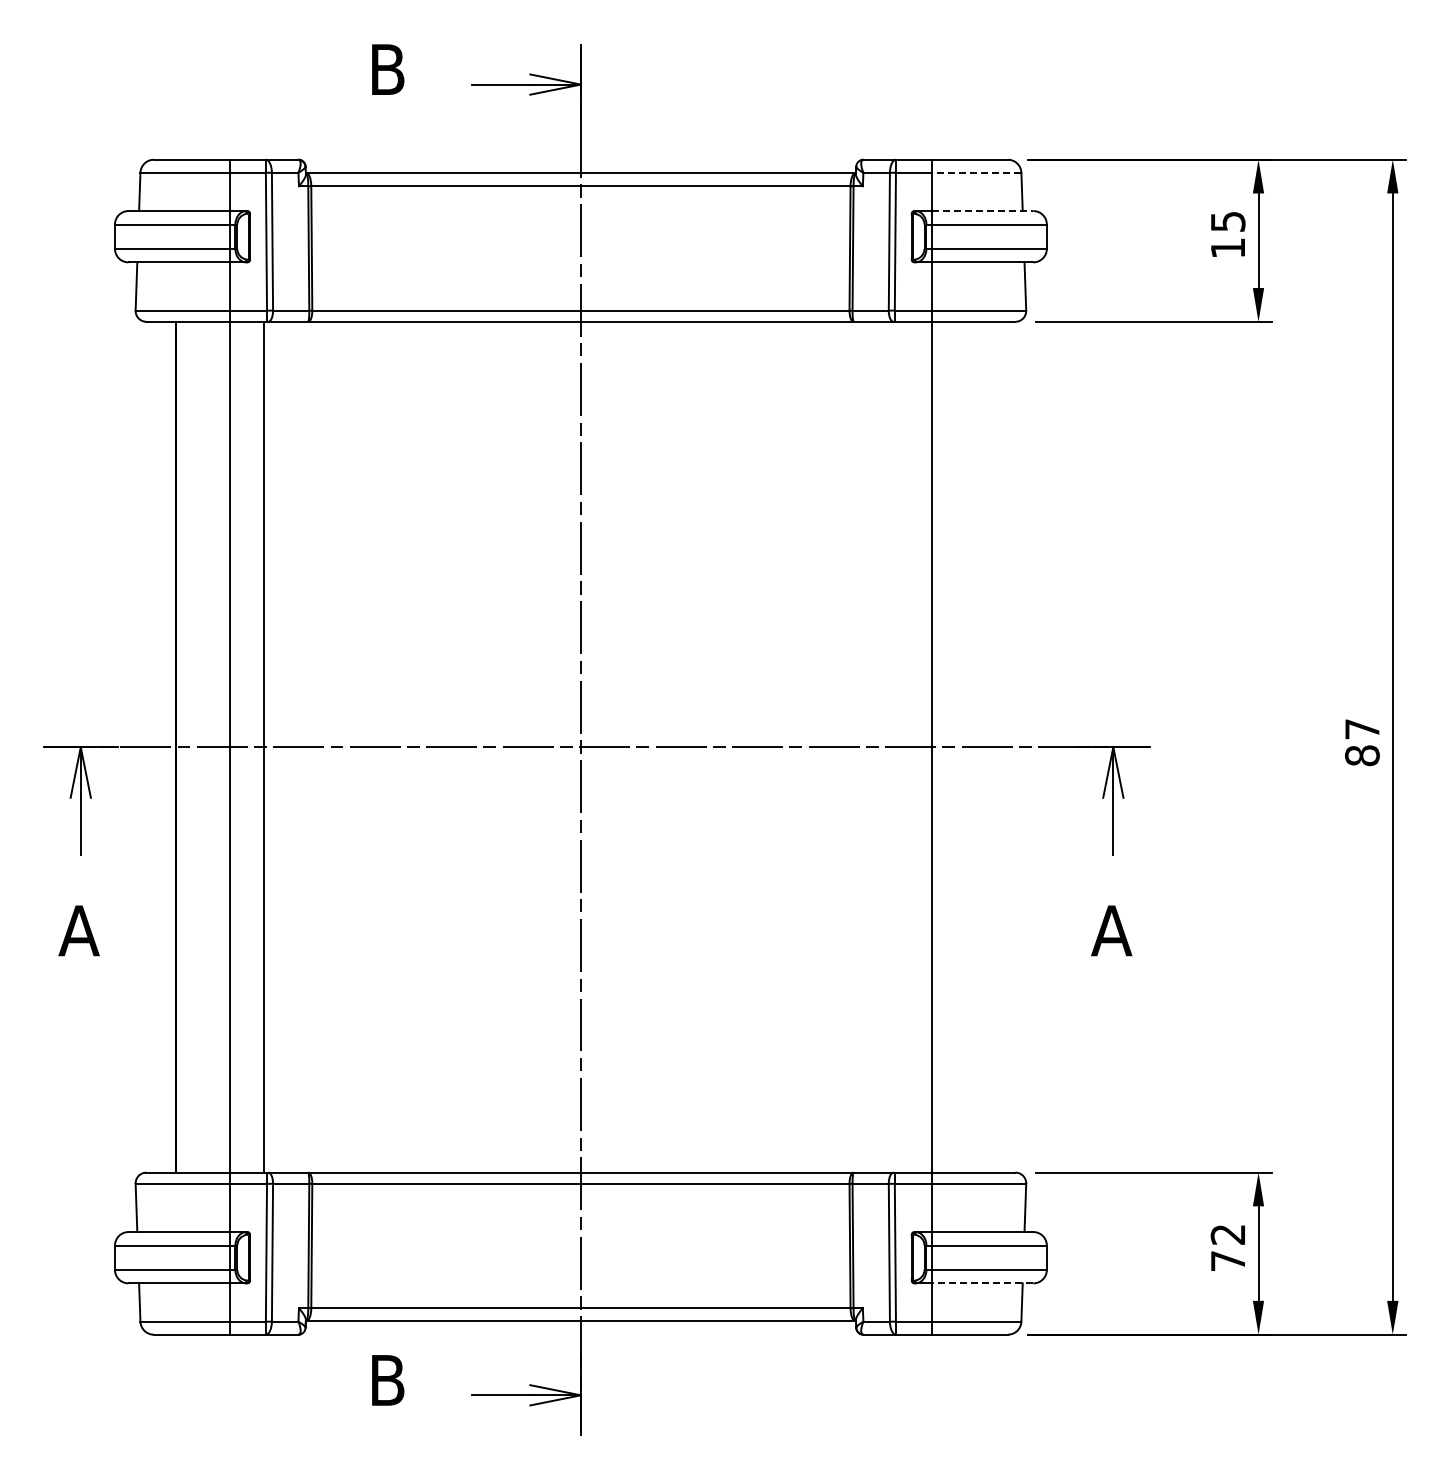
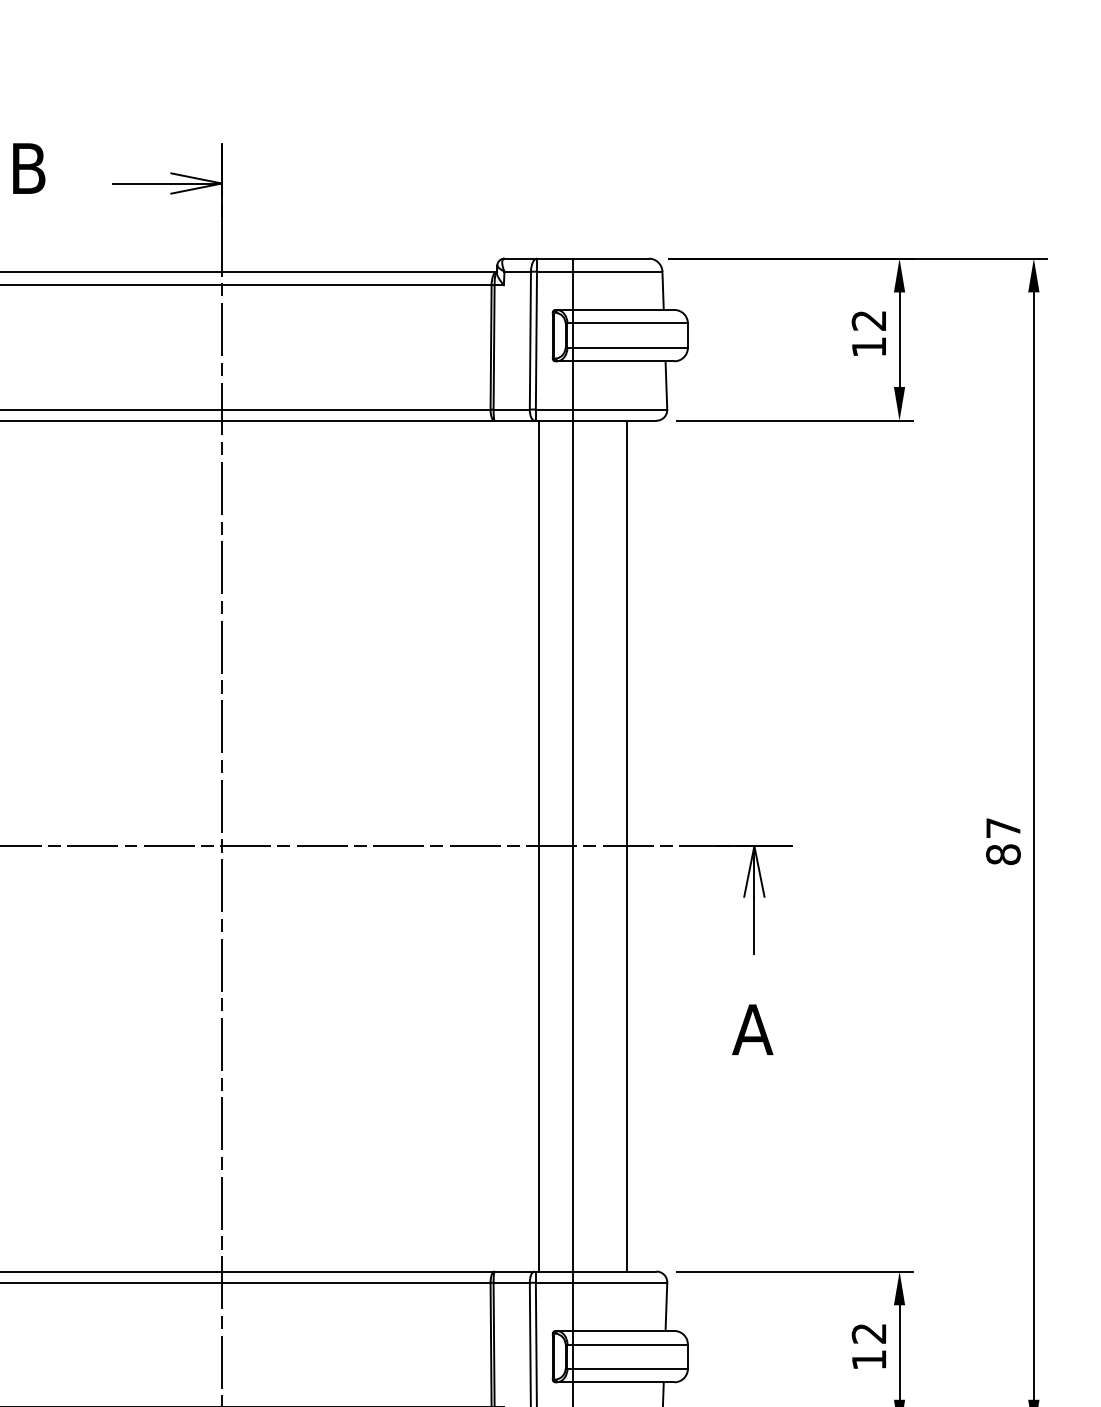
line: (976, 172) -> (617, 271), dashed -> solid
line: (982, 211) -> (623, 310), dashed -> solid
text: (1227, 221) -> (868, 320), 15 -> 12
line: (898, 746) -> (539, 845), added
line: (986, 746) -> (627, 845), added
text: (1227, 1260) -> (868, 1359), 72 -> 12
line: (982, 1283) -> (623, 1382), dashed -> solid

